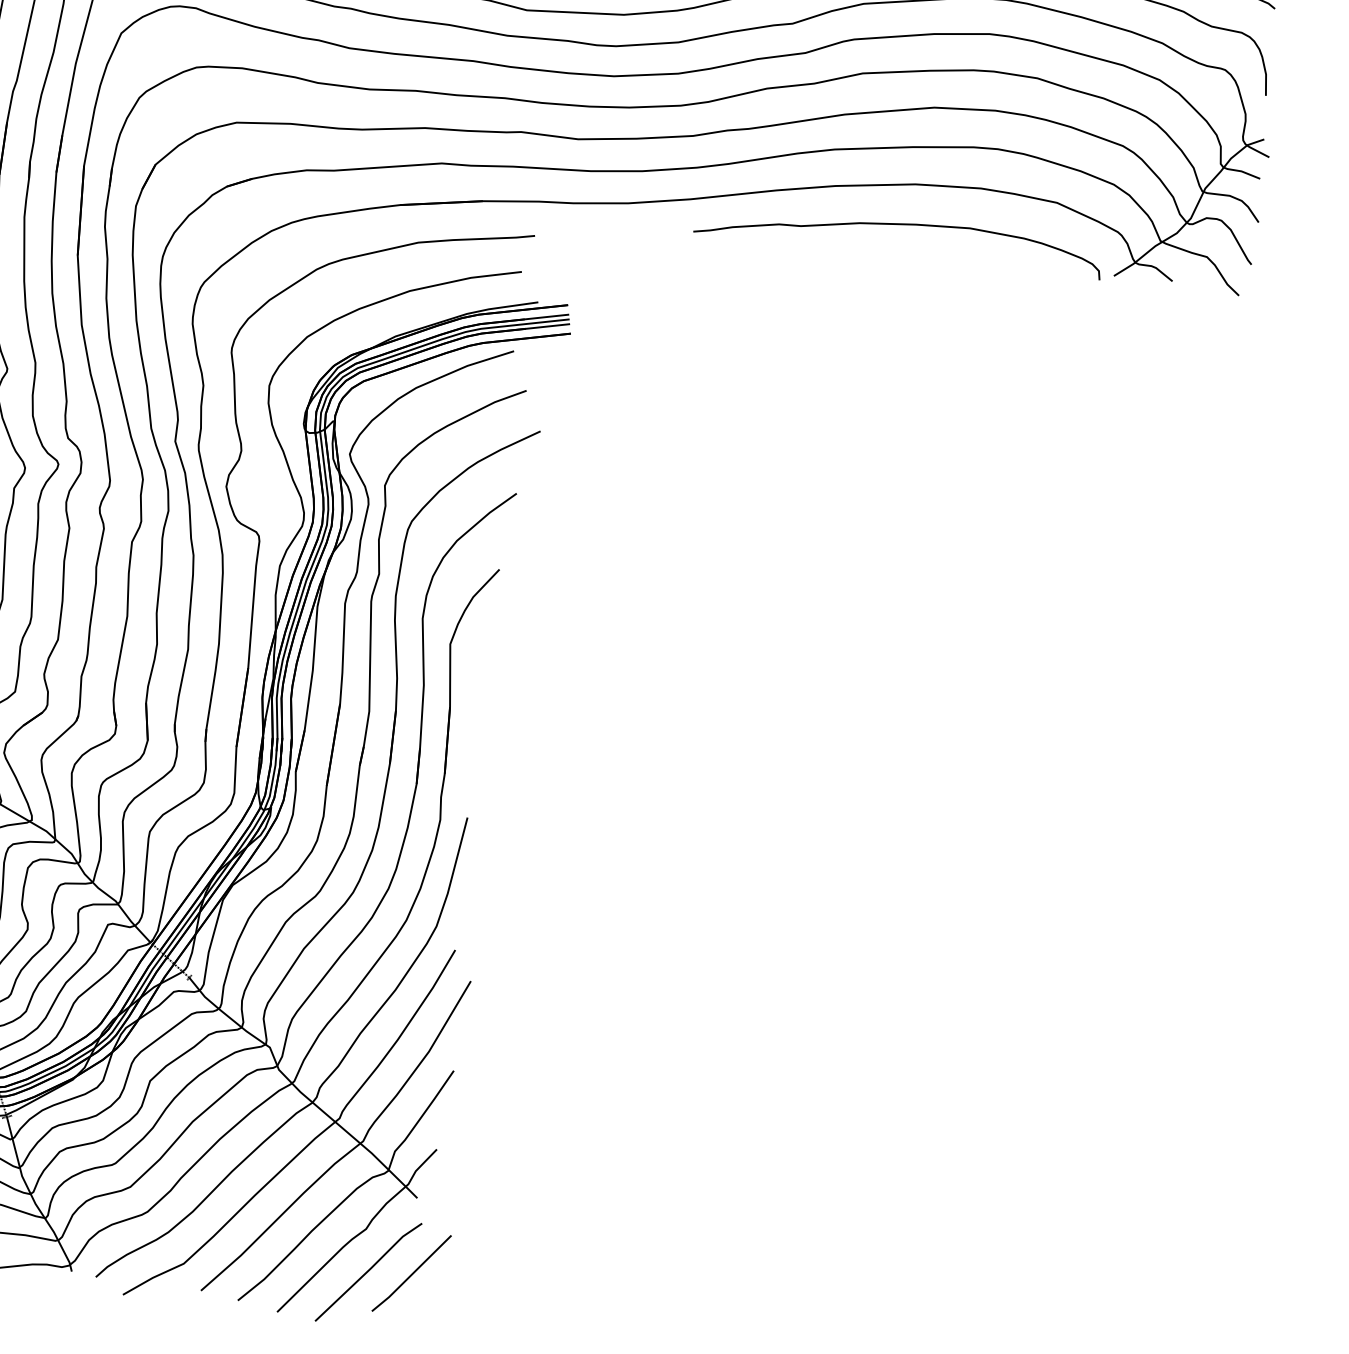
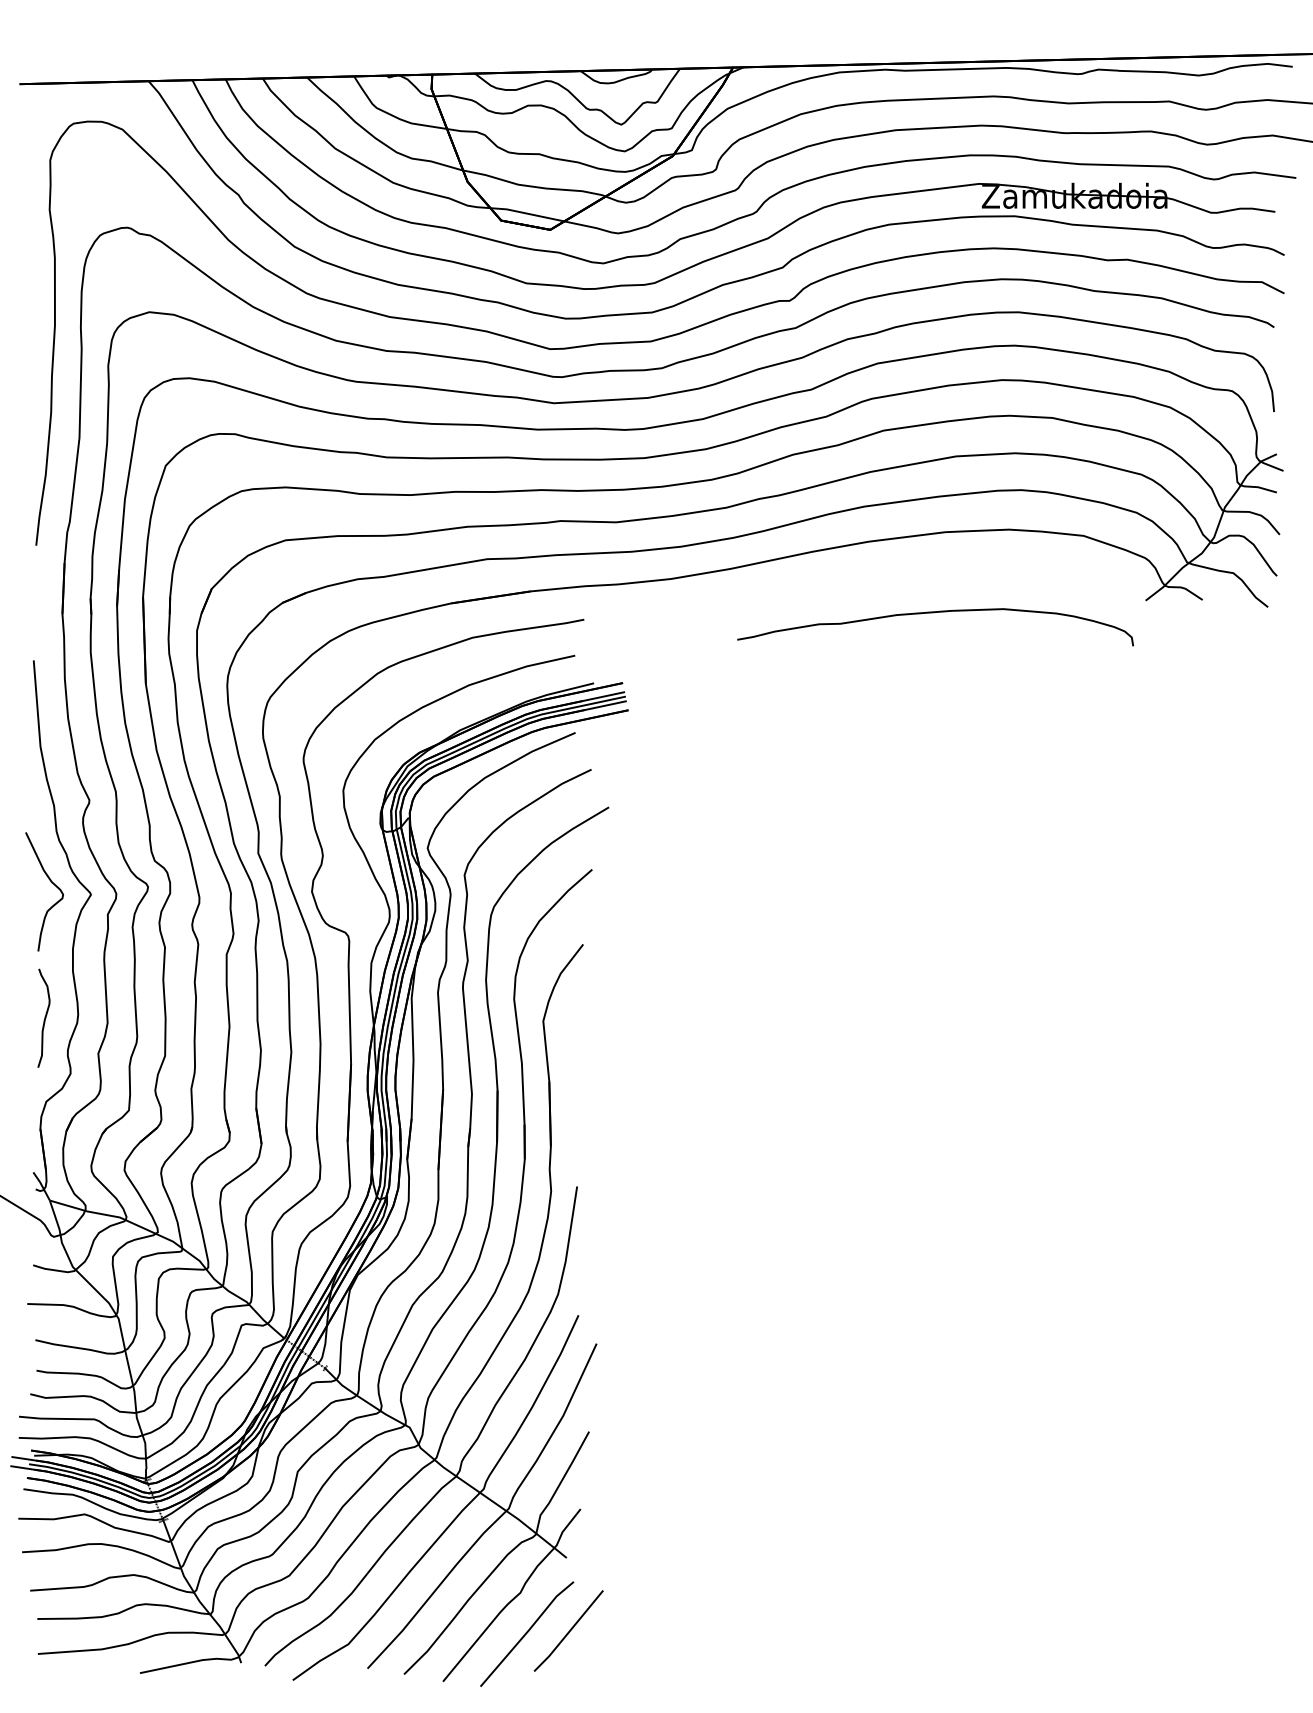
part: (898, 225) -> (934, 613), moved

